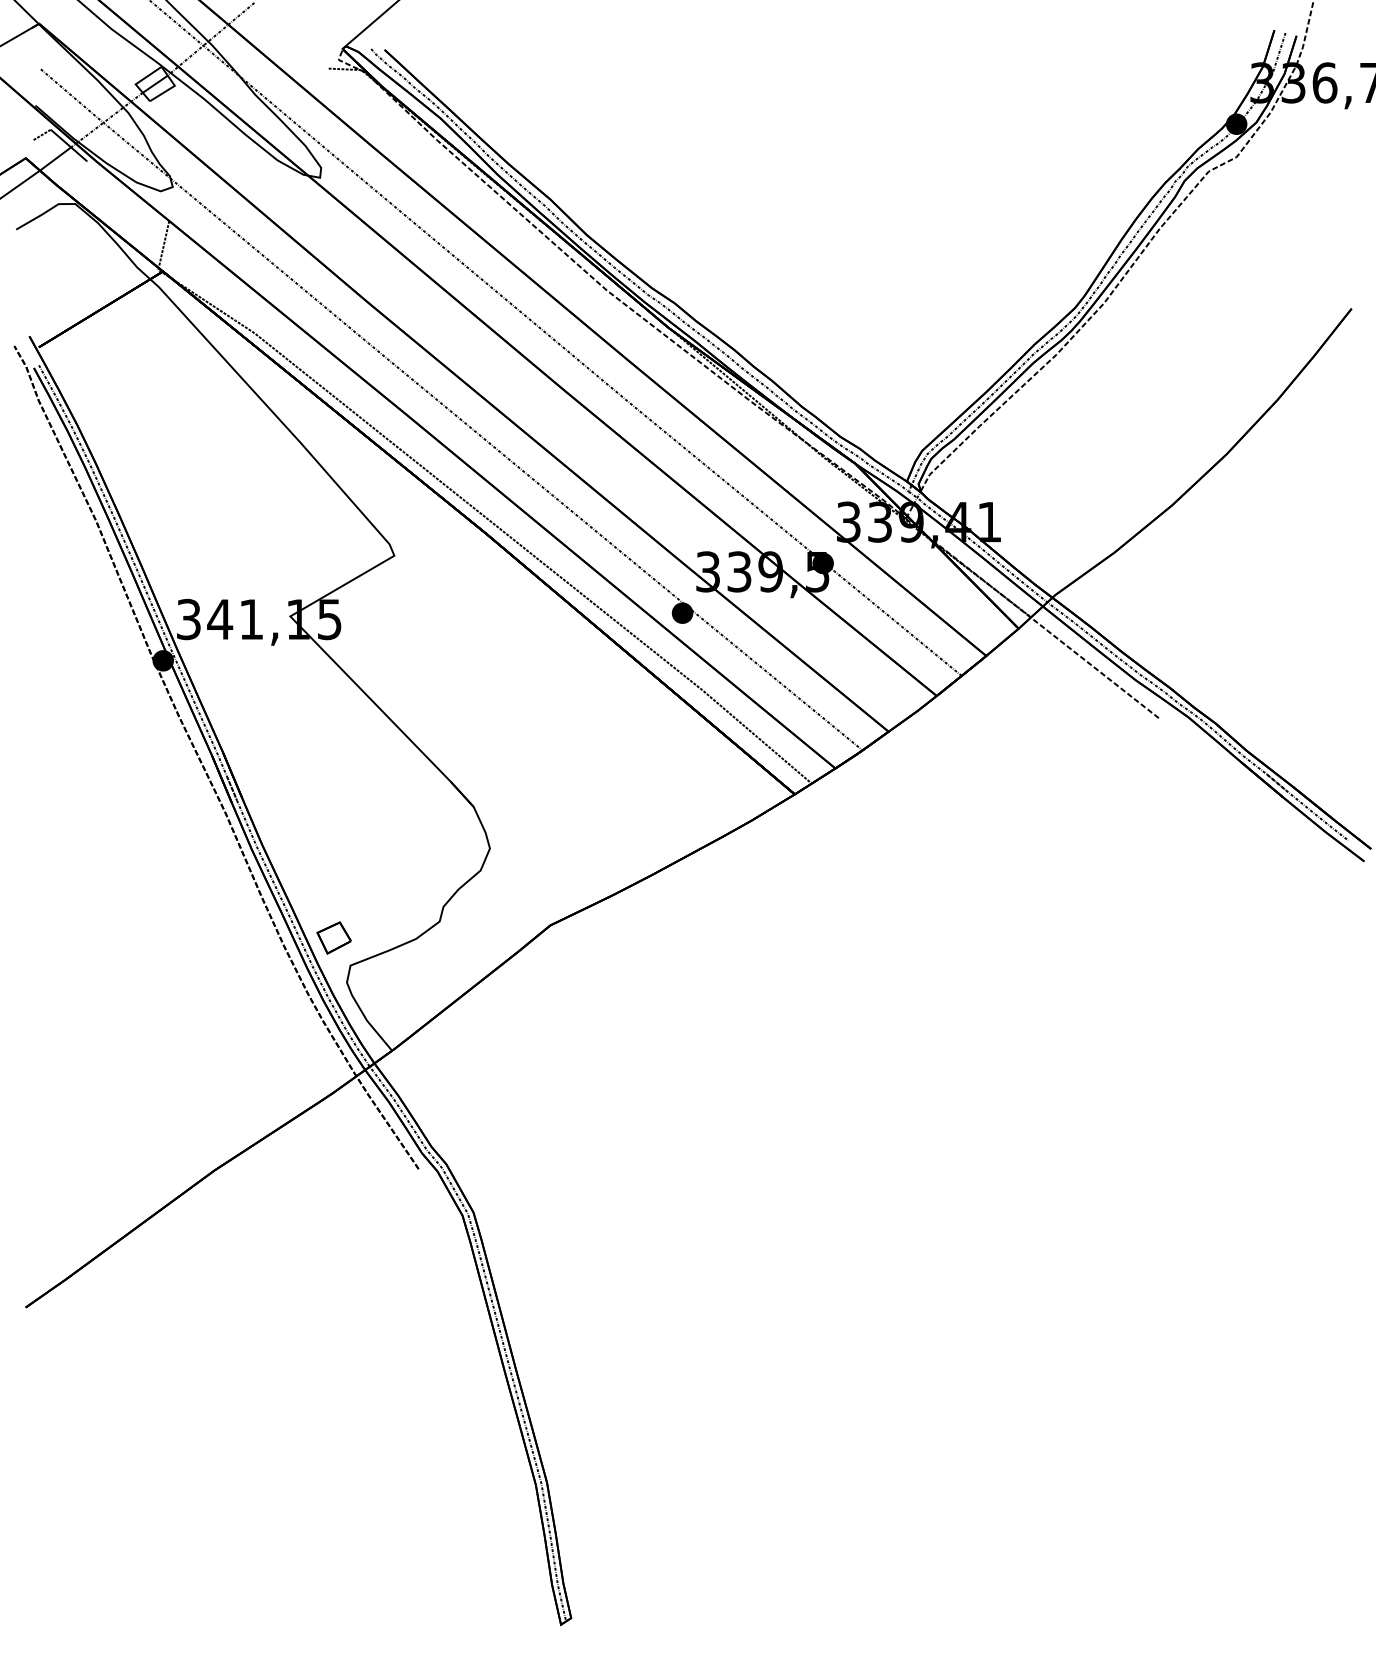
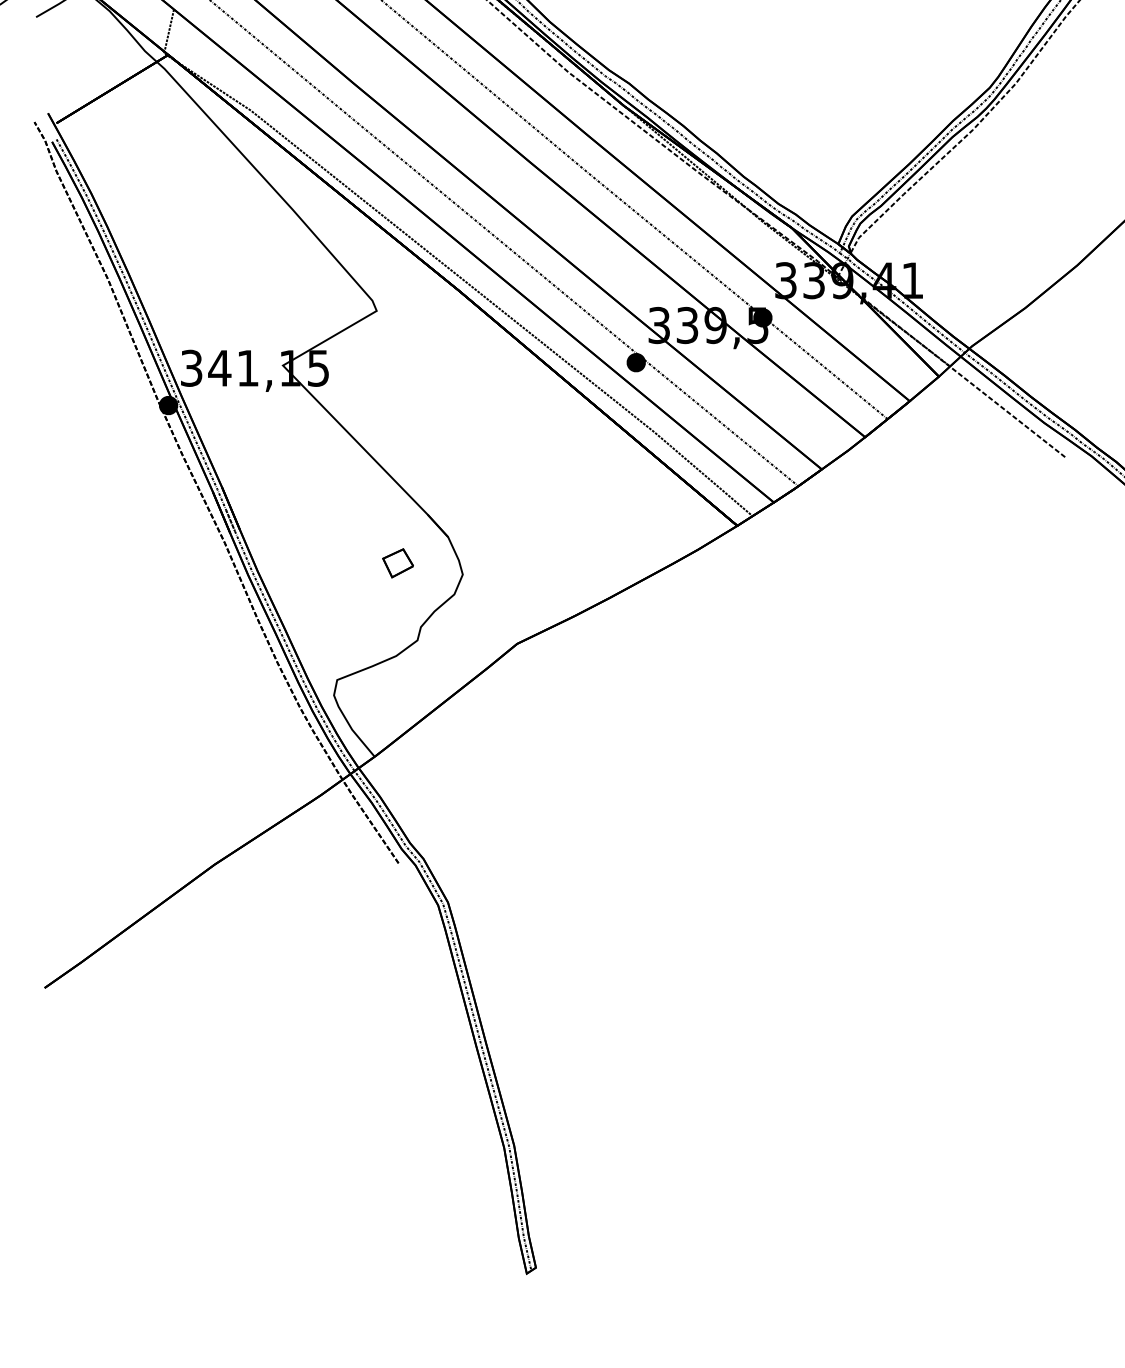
part: (333, 937) -> (397, 562), moved

